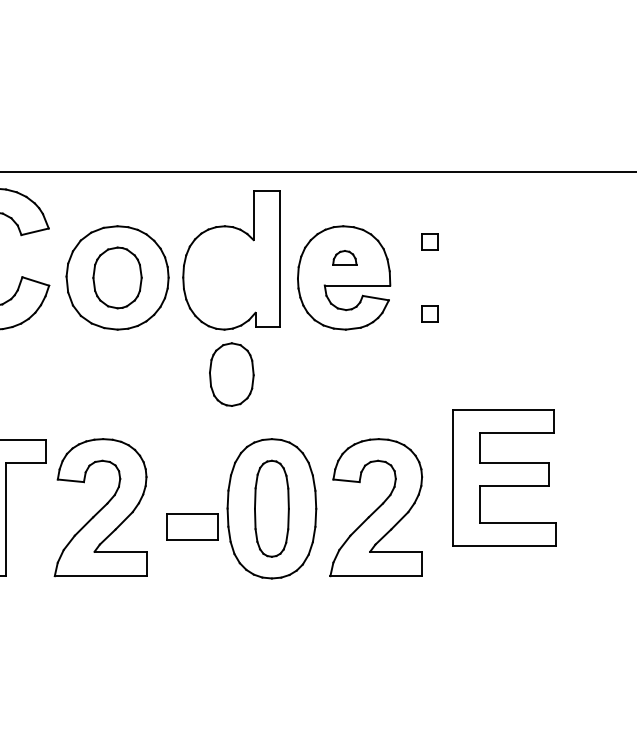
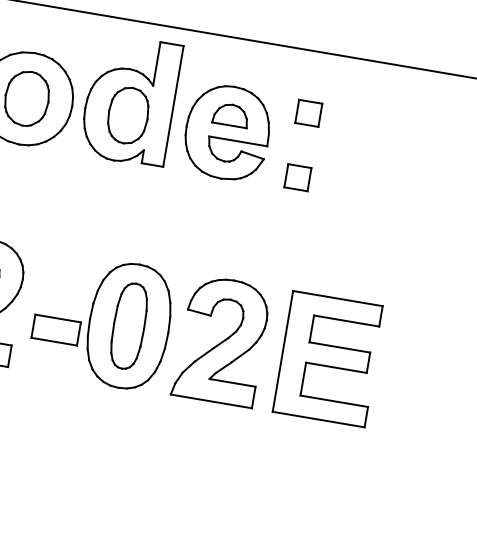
part: (429, 241) -> (308, 113), size x1.67
part: (344, 257) -> (230, 114), size x1.67
part: (429, 313) -> (297, 176), size x1.67
part: (231, 374) -> (127, 115), moved
part: (504, 477) -> (328, 358), moved

